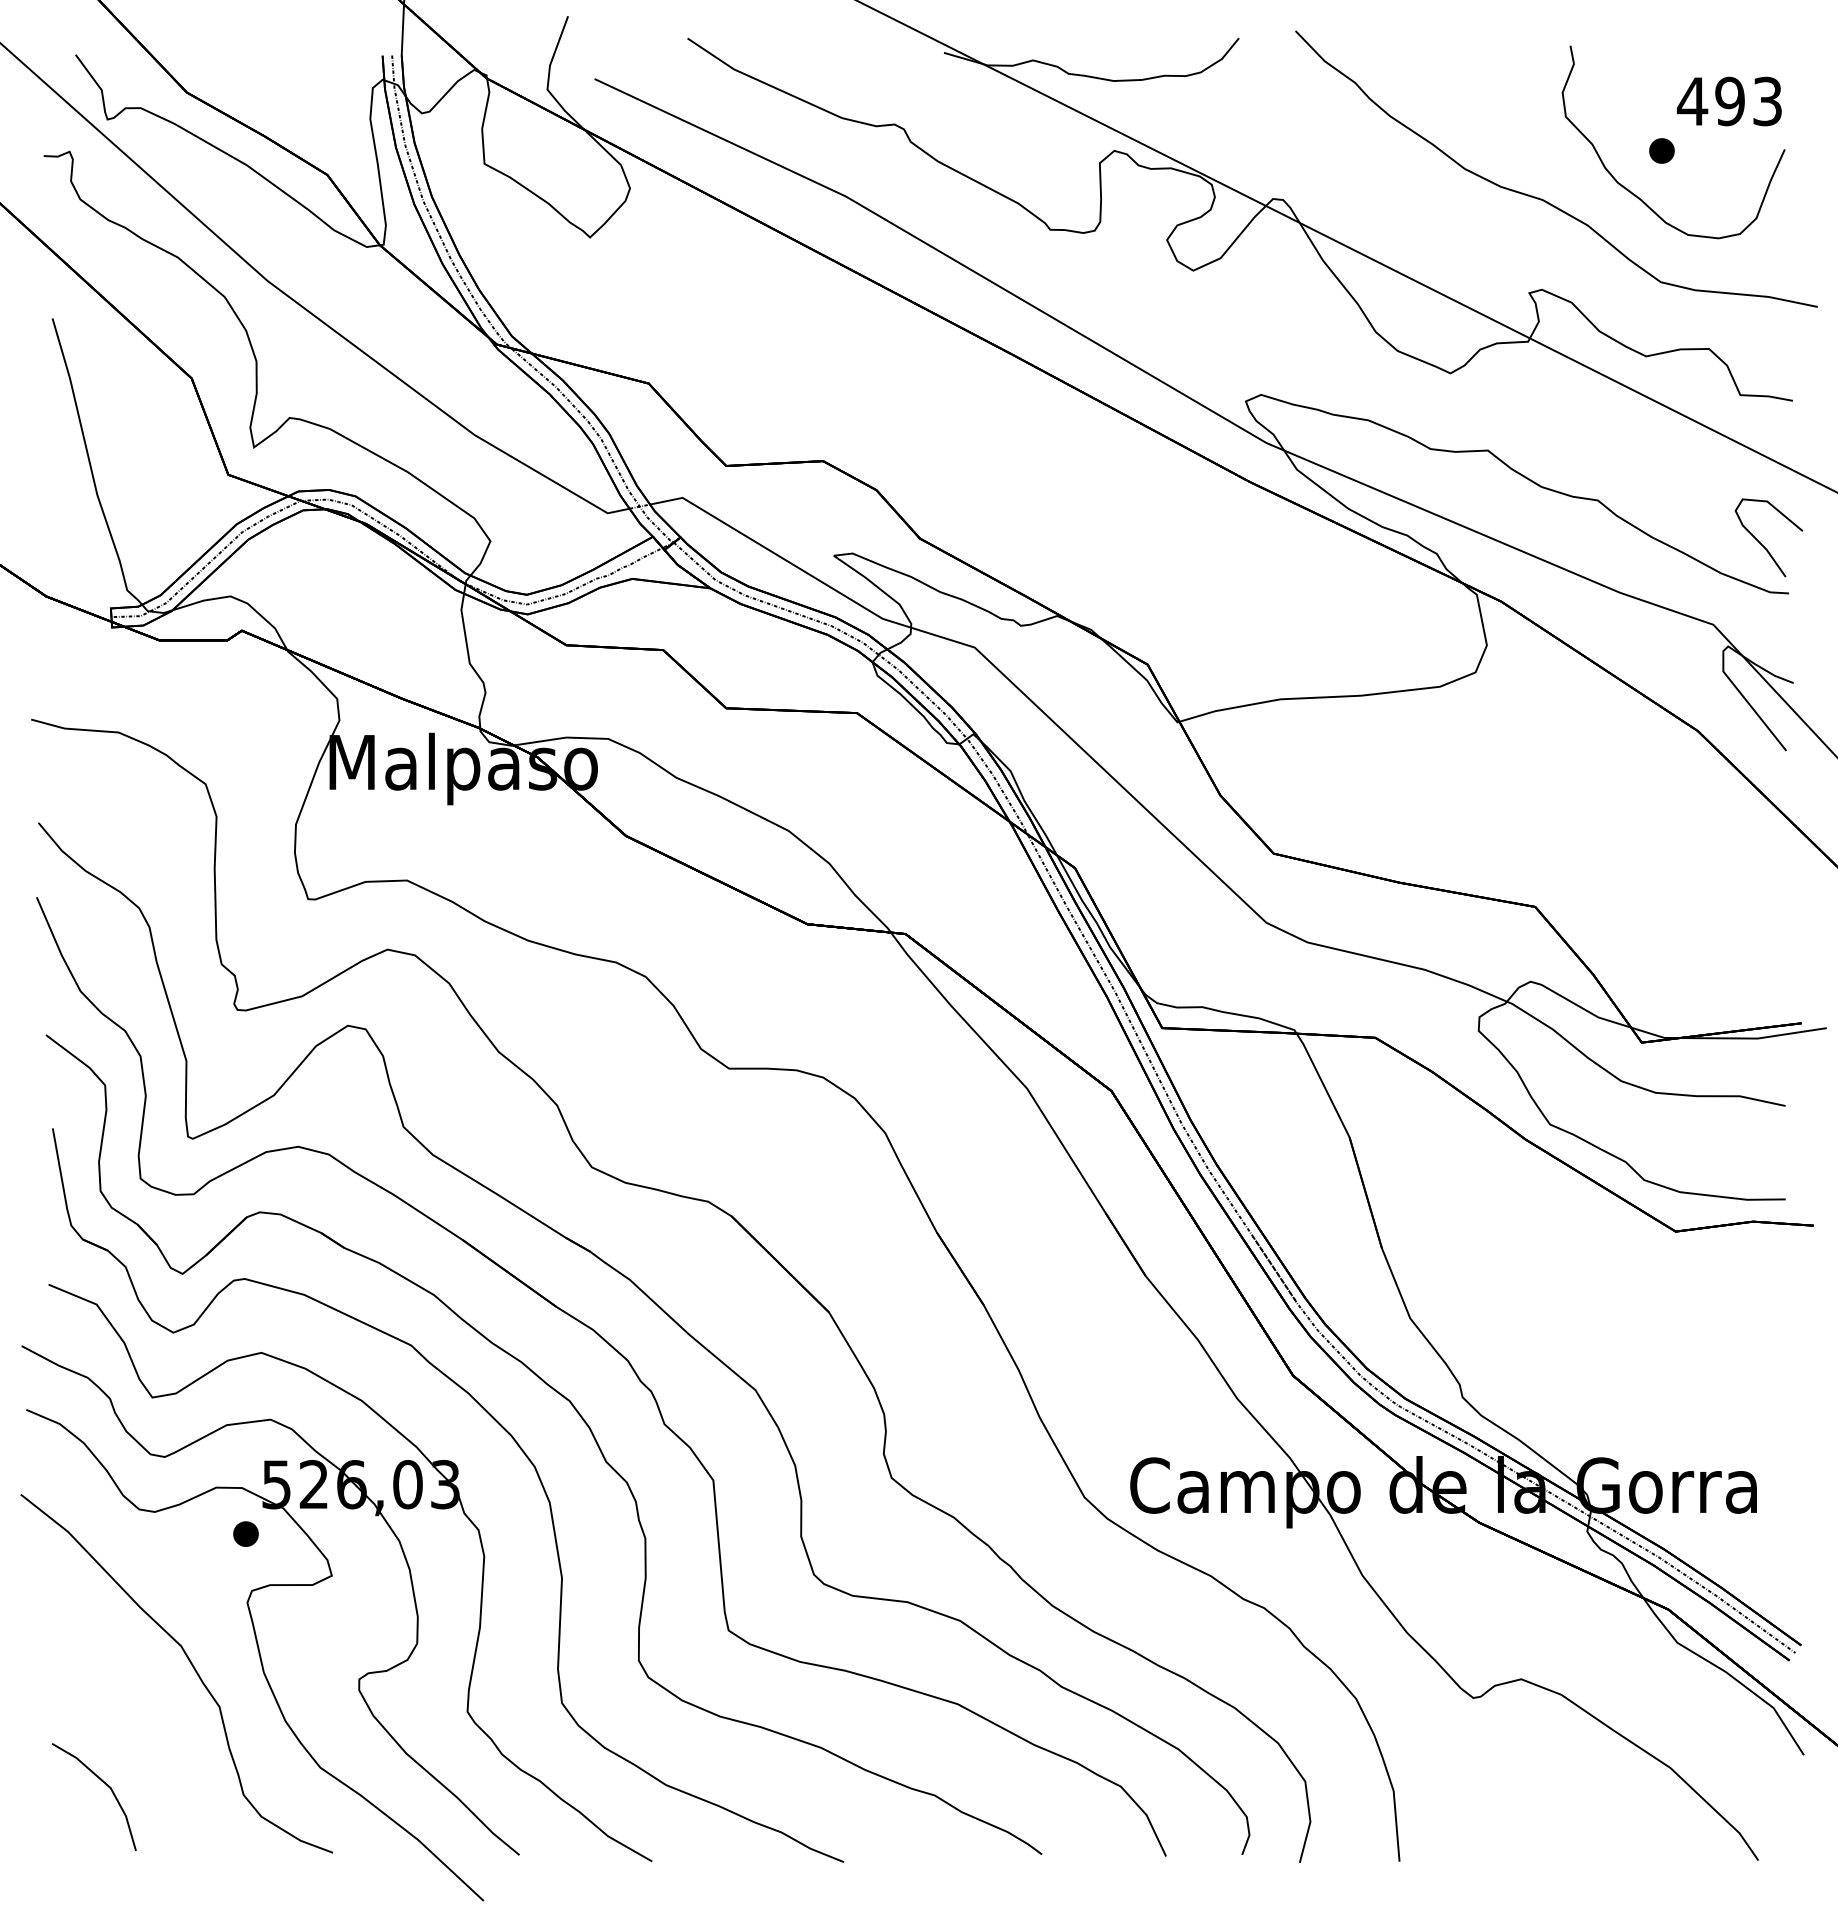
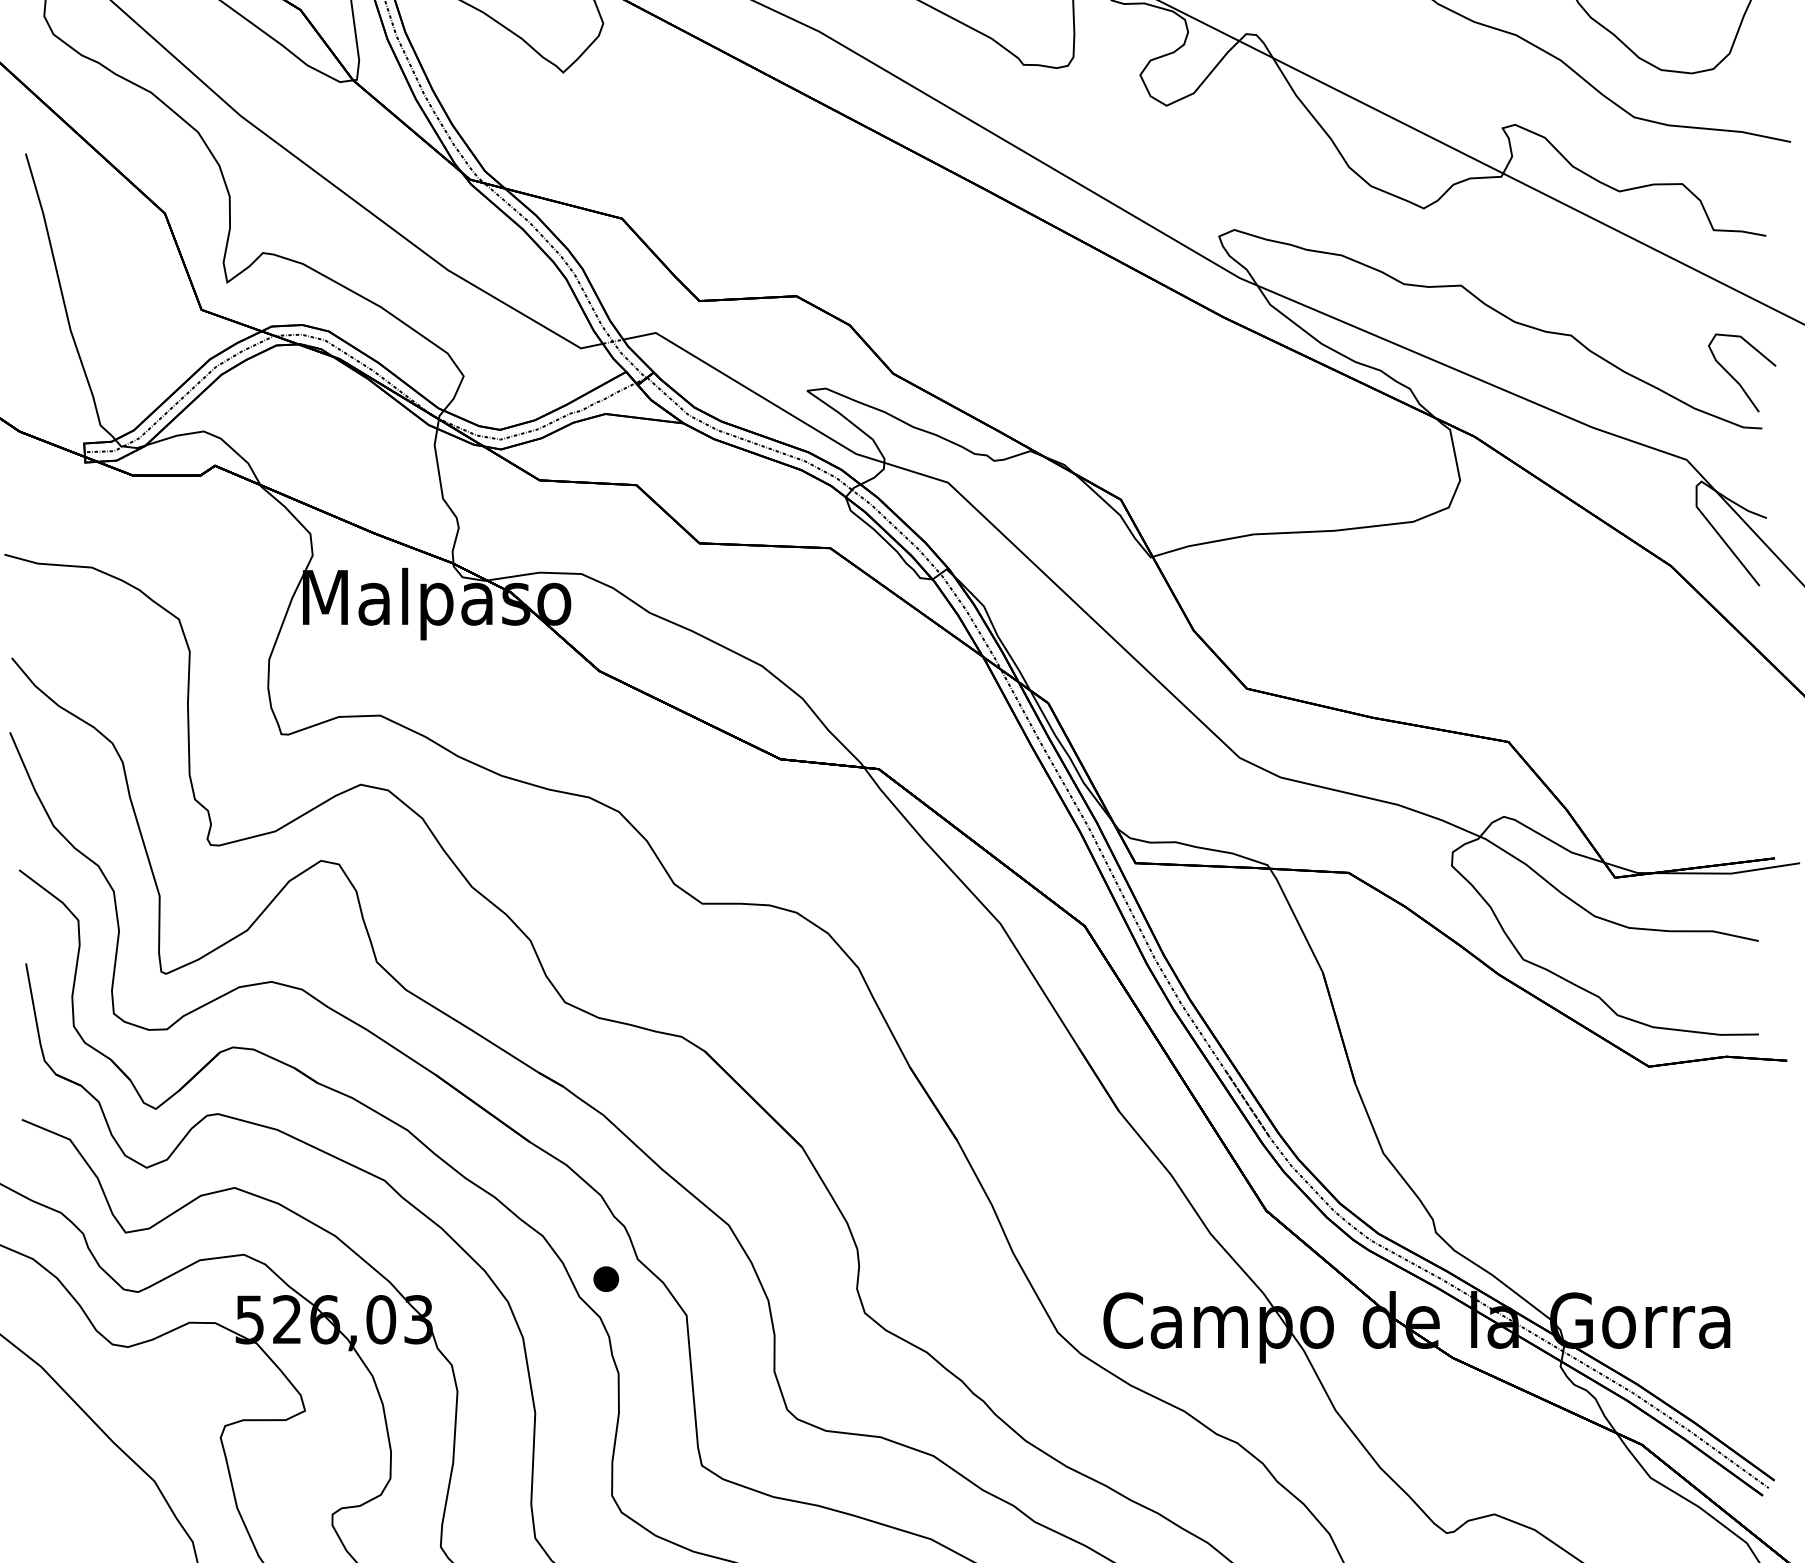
part: (245, 1533) -> (605, 1278), moved

